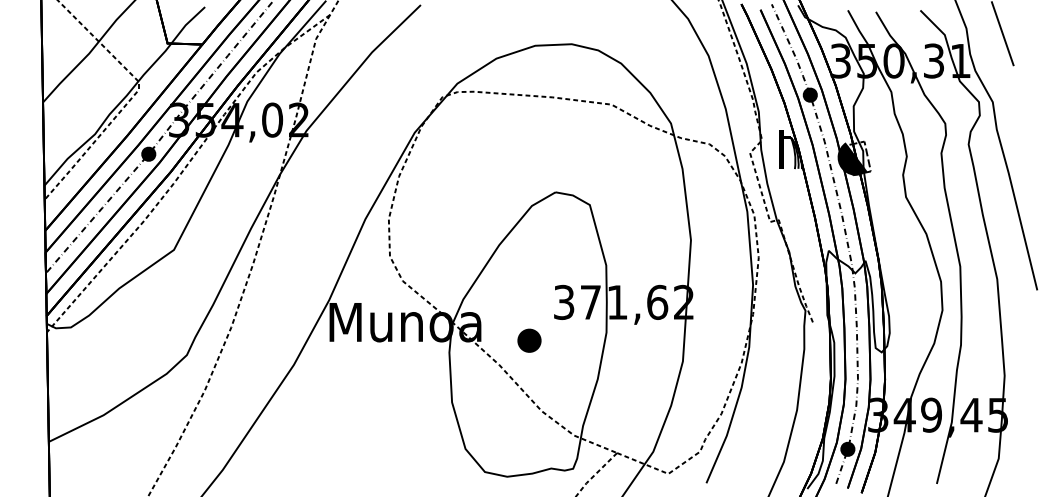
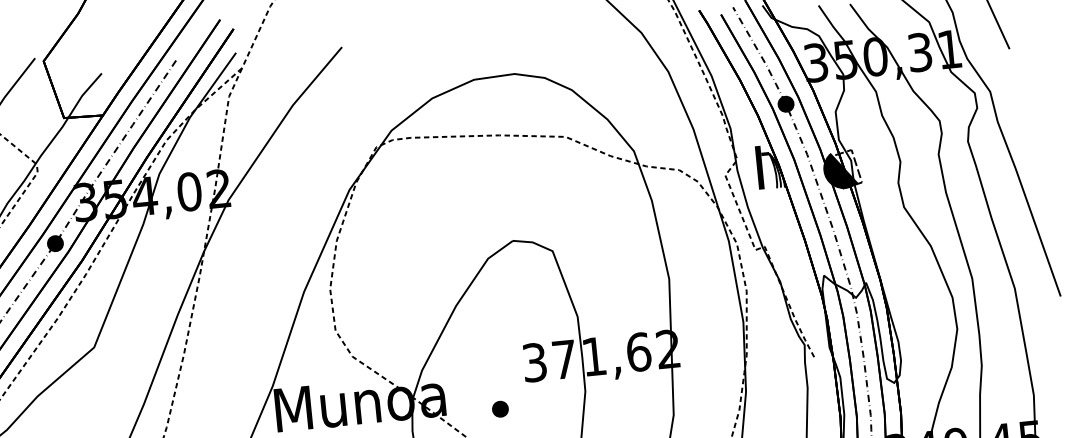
part: (529, 340) -> (500, 408), size x0.62

